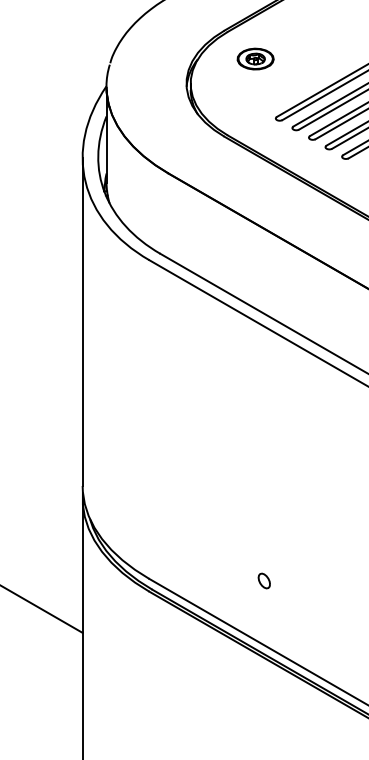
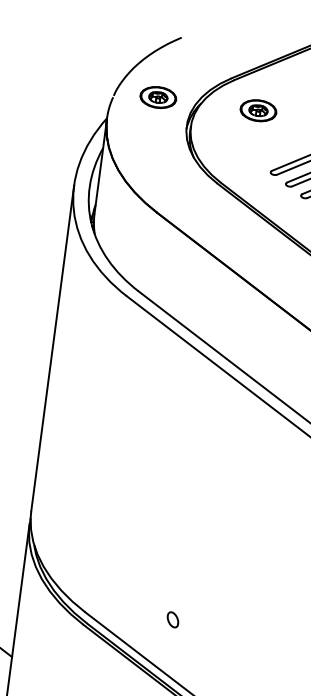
part: (154, 58) -> (158, 96), added
part: (263, 580) -> (172, 619), moved

